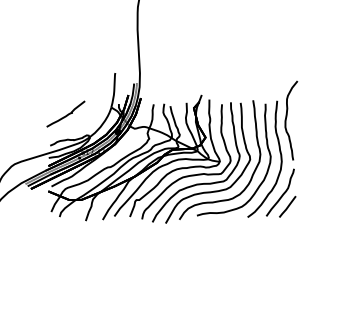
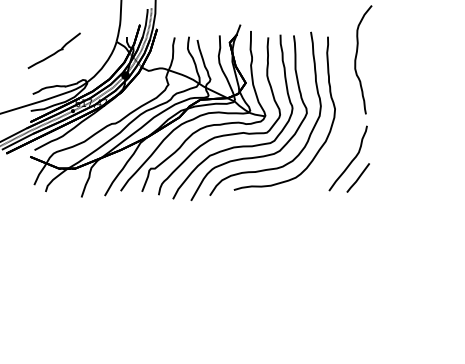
part: (280, 158) -> (348, 111), removed

